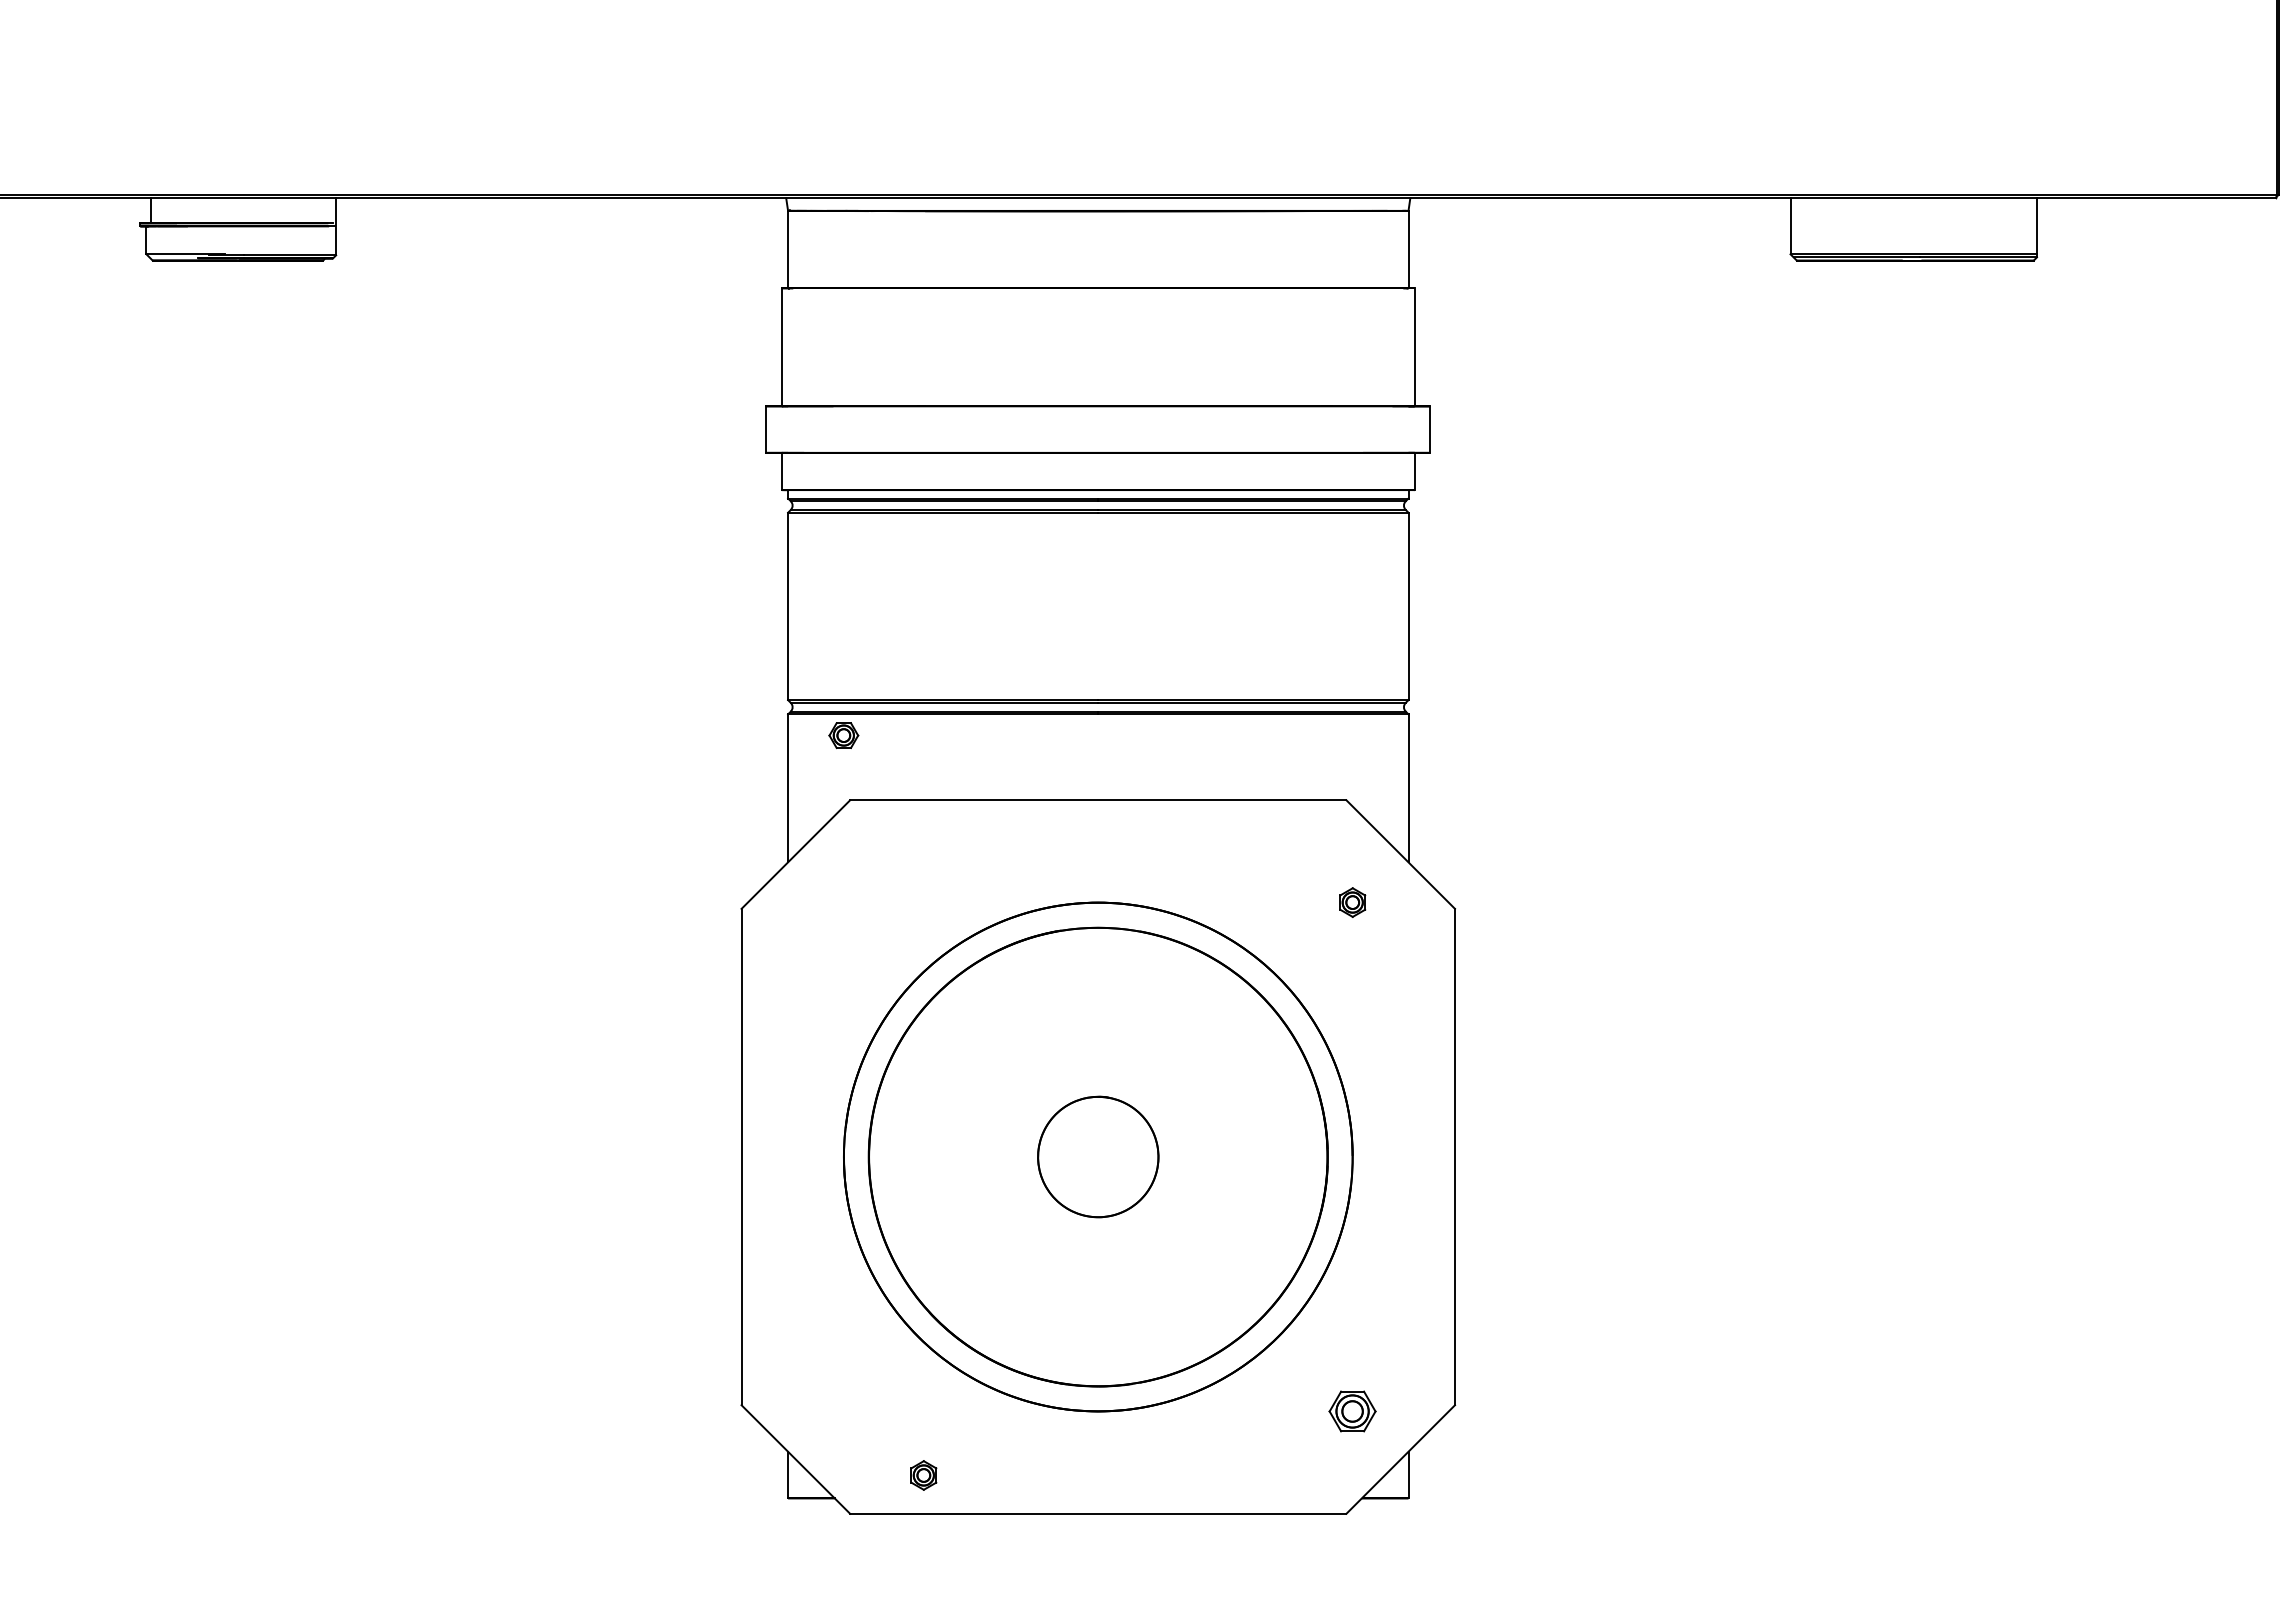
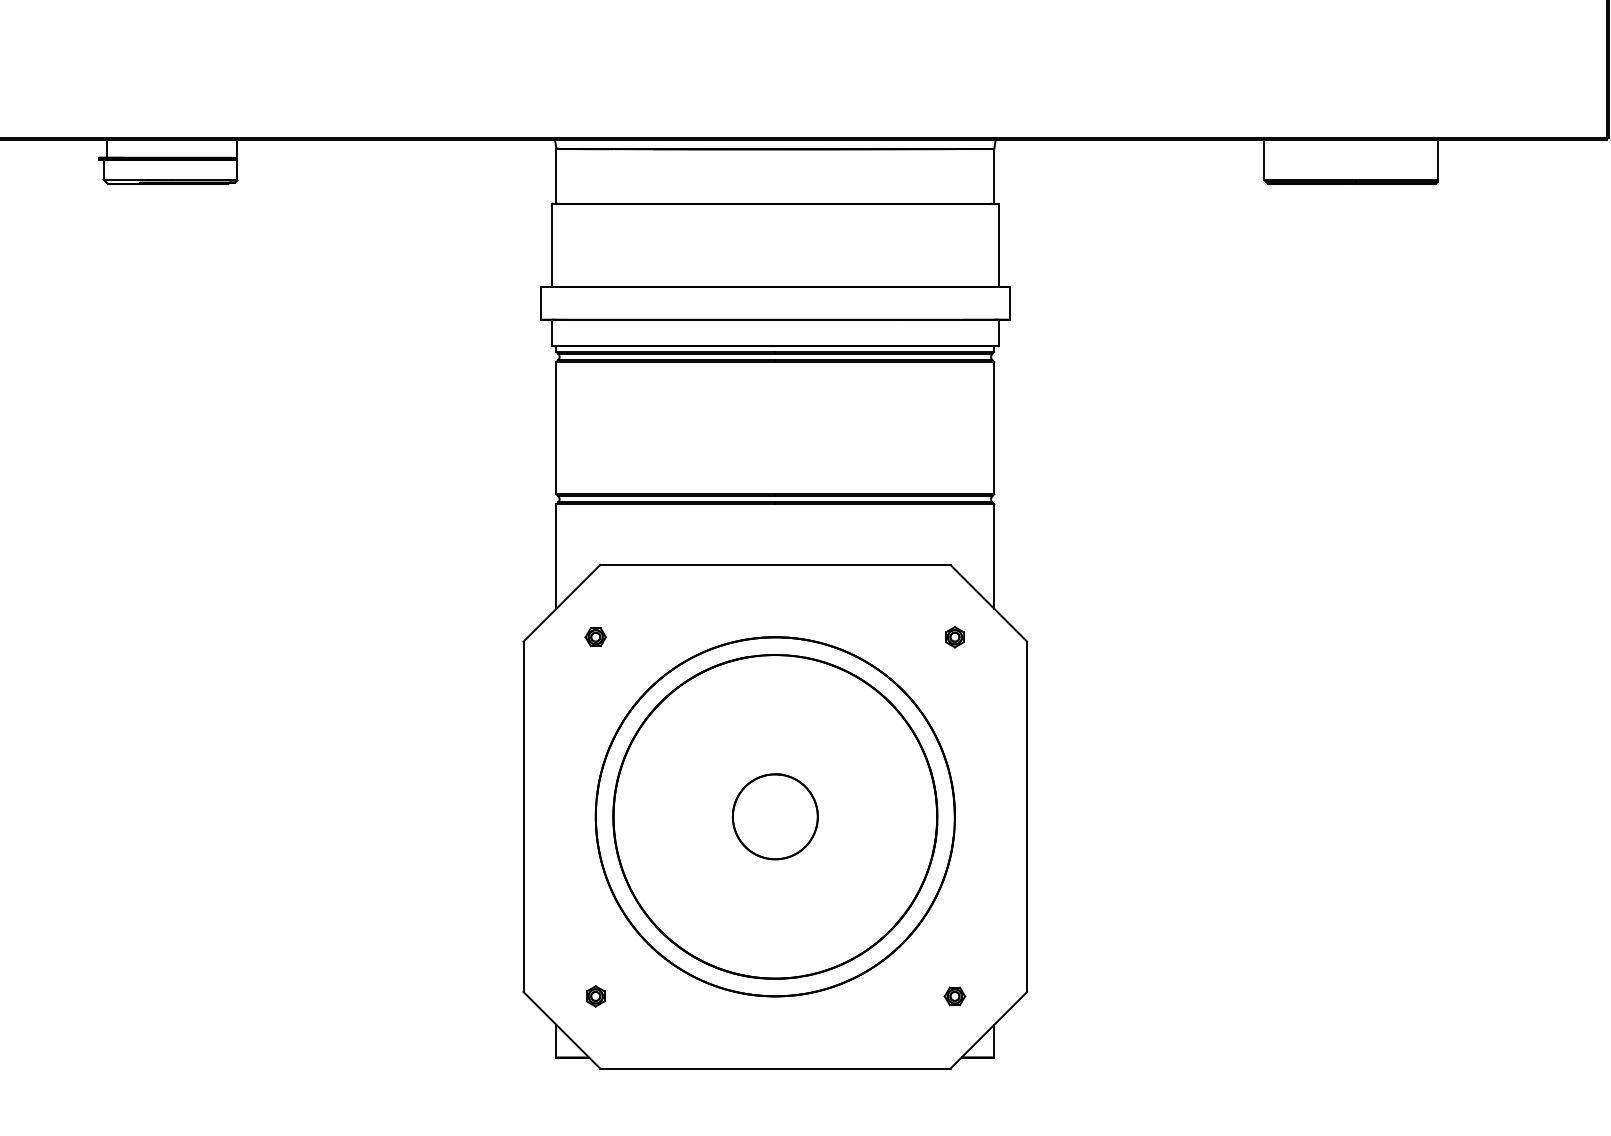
part: (843, 735) -> (595, 637), moved
part: (1352, 1411) -> (954, 996), size x0.62
part: (923, 1475) -> (595, 996), moved

